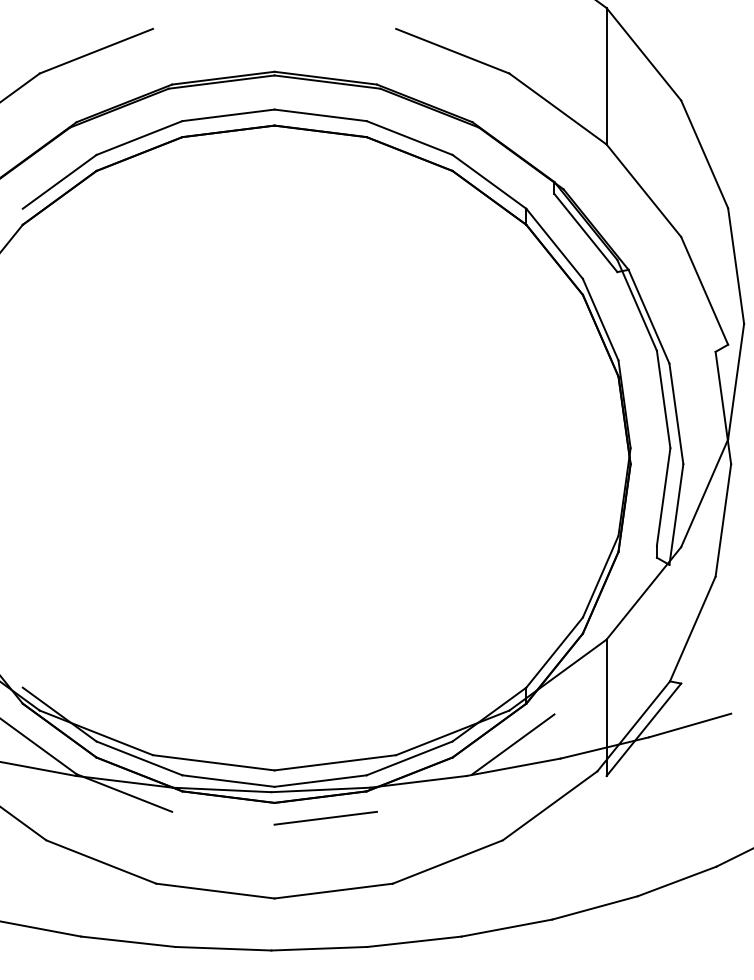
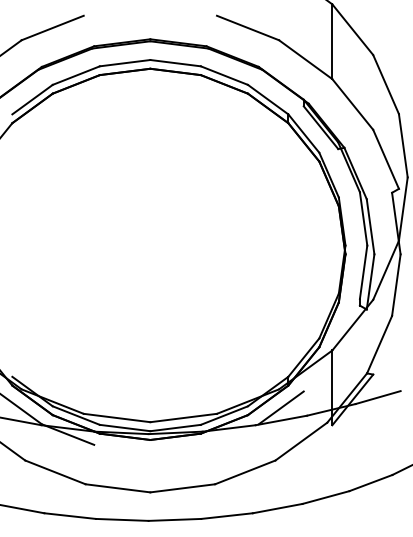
line: (325, 818) -> (178, 448), removed

